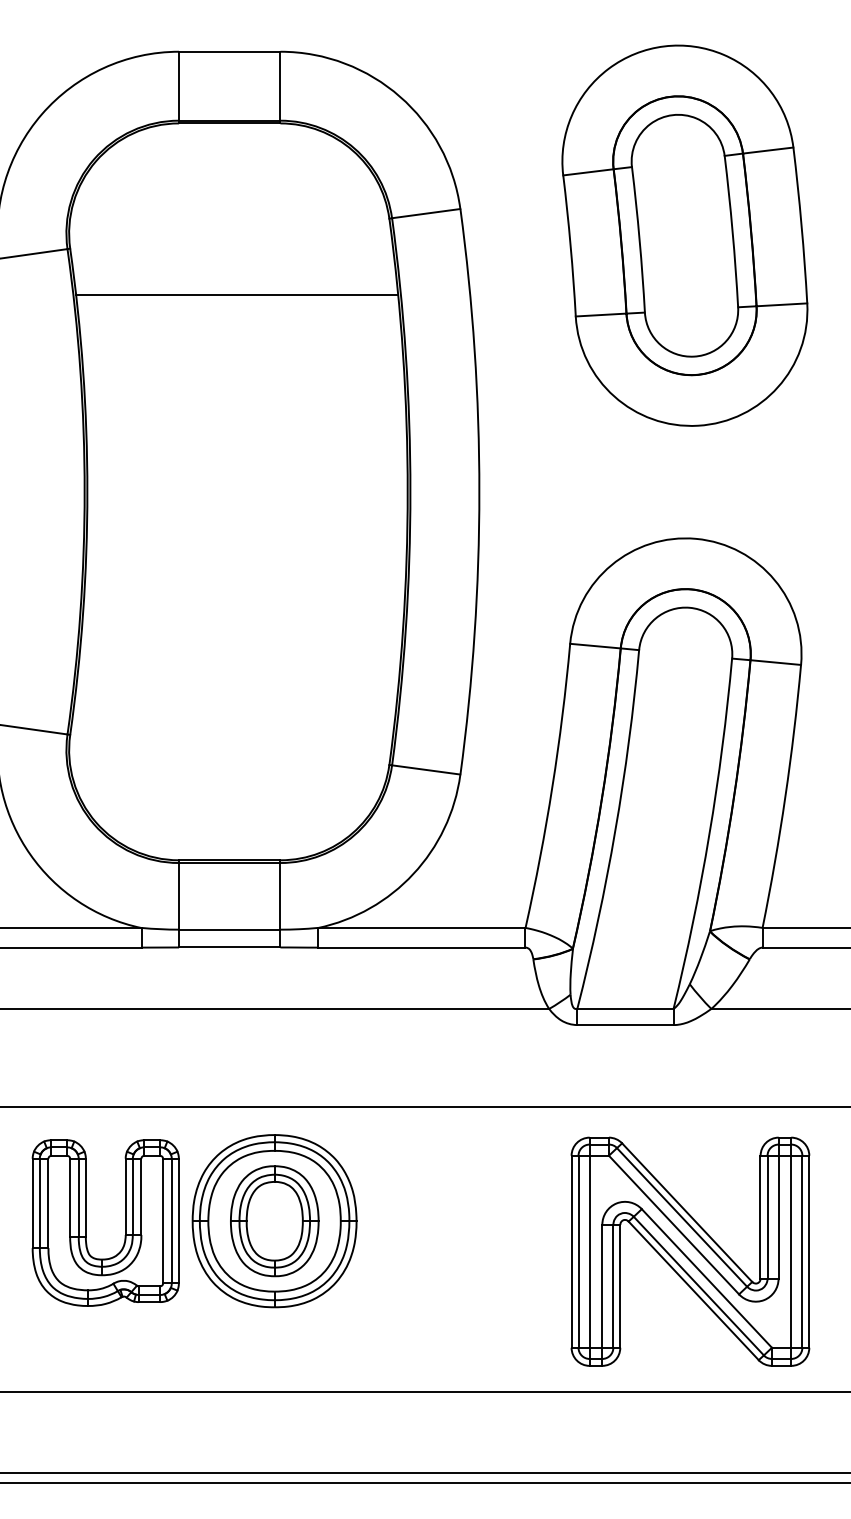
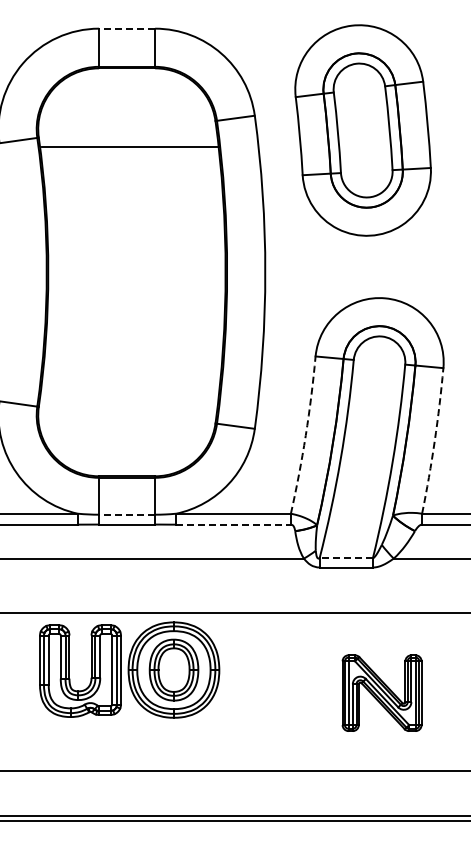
line: (228, 51) -> (126, 28), solid -> dashed
part: (683, 235) -> (362, 130), moved
line: (237, 295) -> (131, 147), moved
arc: (551, 786) -> (305, 435), solid -> dashed
arc: (784, 797) -> (434, 441), solid -> dashed
line: (228, 929) -> (126, 514), solid -> dashed
line: (421, 947) -> (233, 524), solid -> dashed
line: (625, 1008) -> (346, 558), solid -> dashed
part: (194, 1220) -> (129, 669), moved
part: (689, 1252) -> (381, 693), size x0.6

